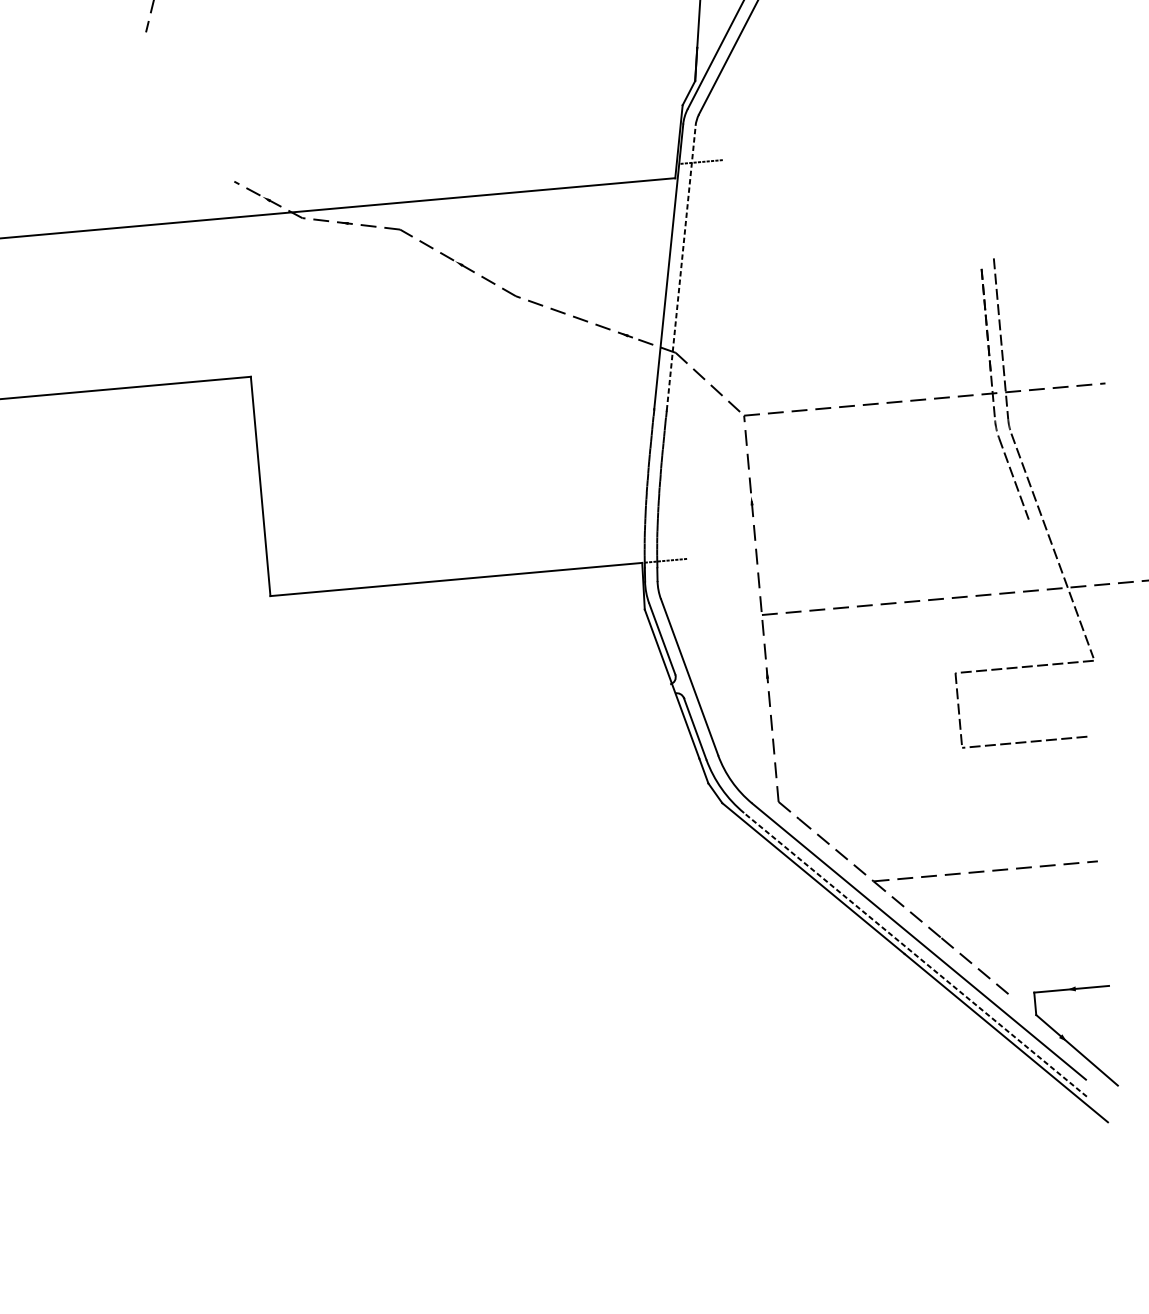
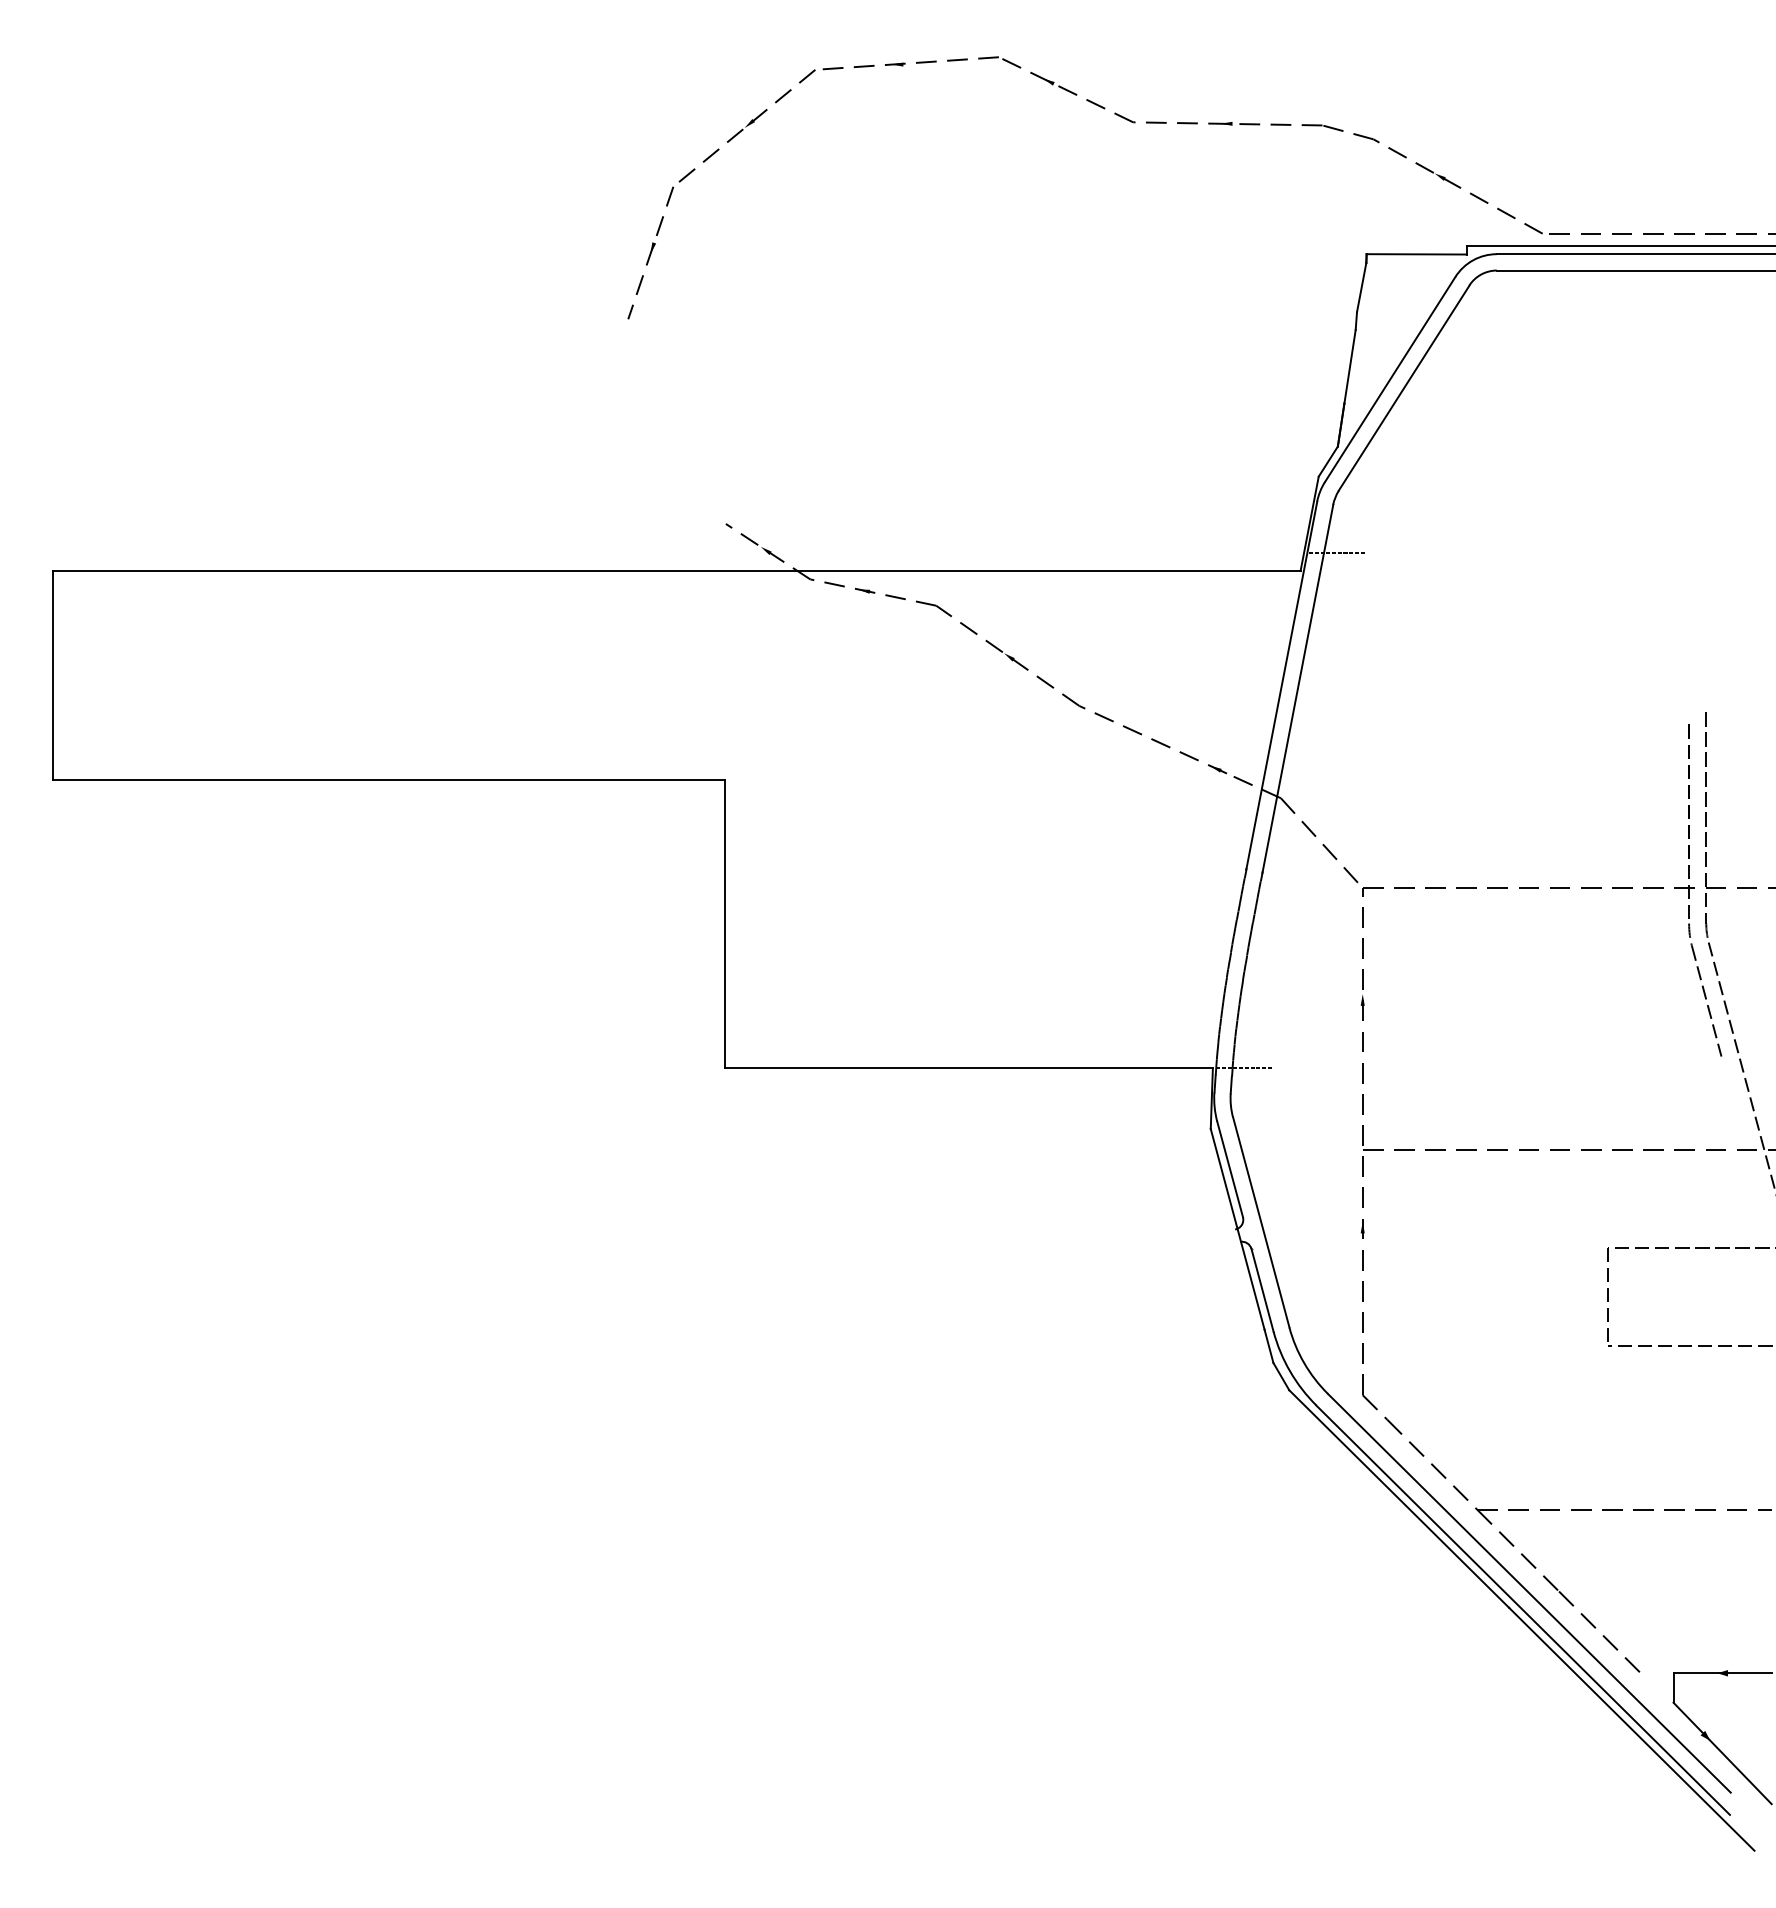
line: (681, 268) -> (1298, 688), dashed -> solid
line: (915, 955) -> (1523, 1610), dashed -> solid

